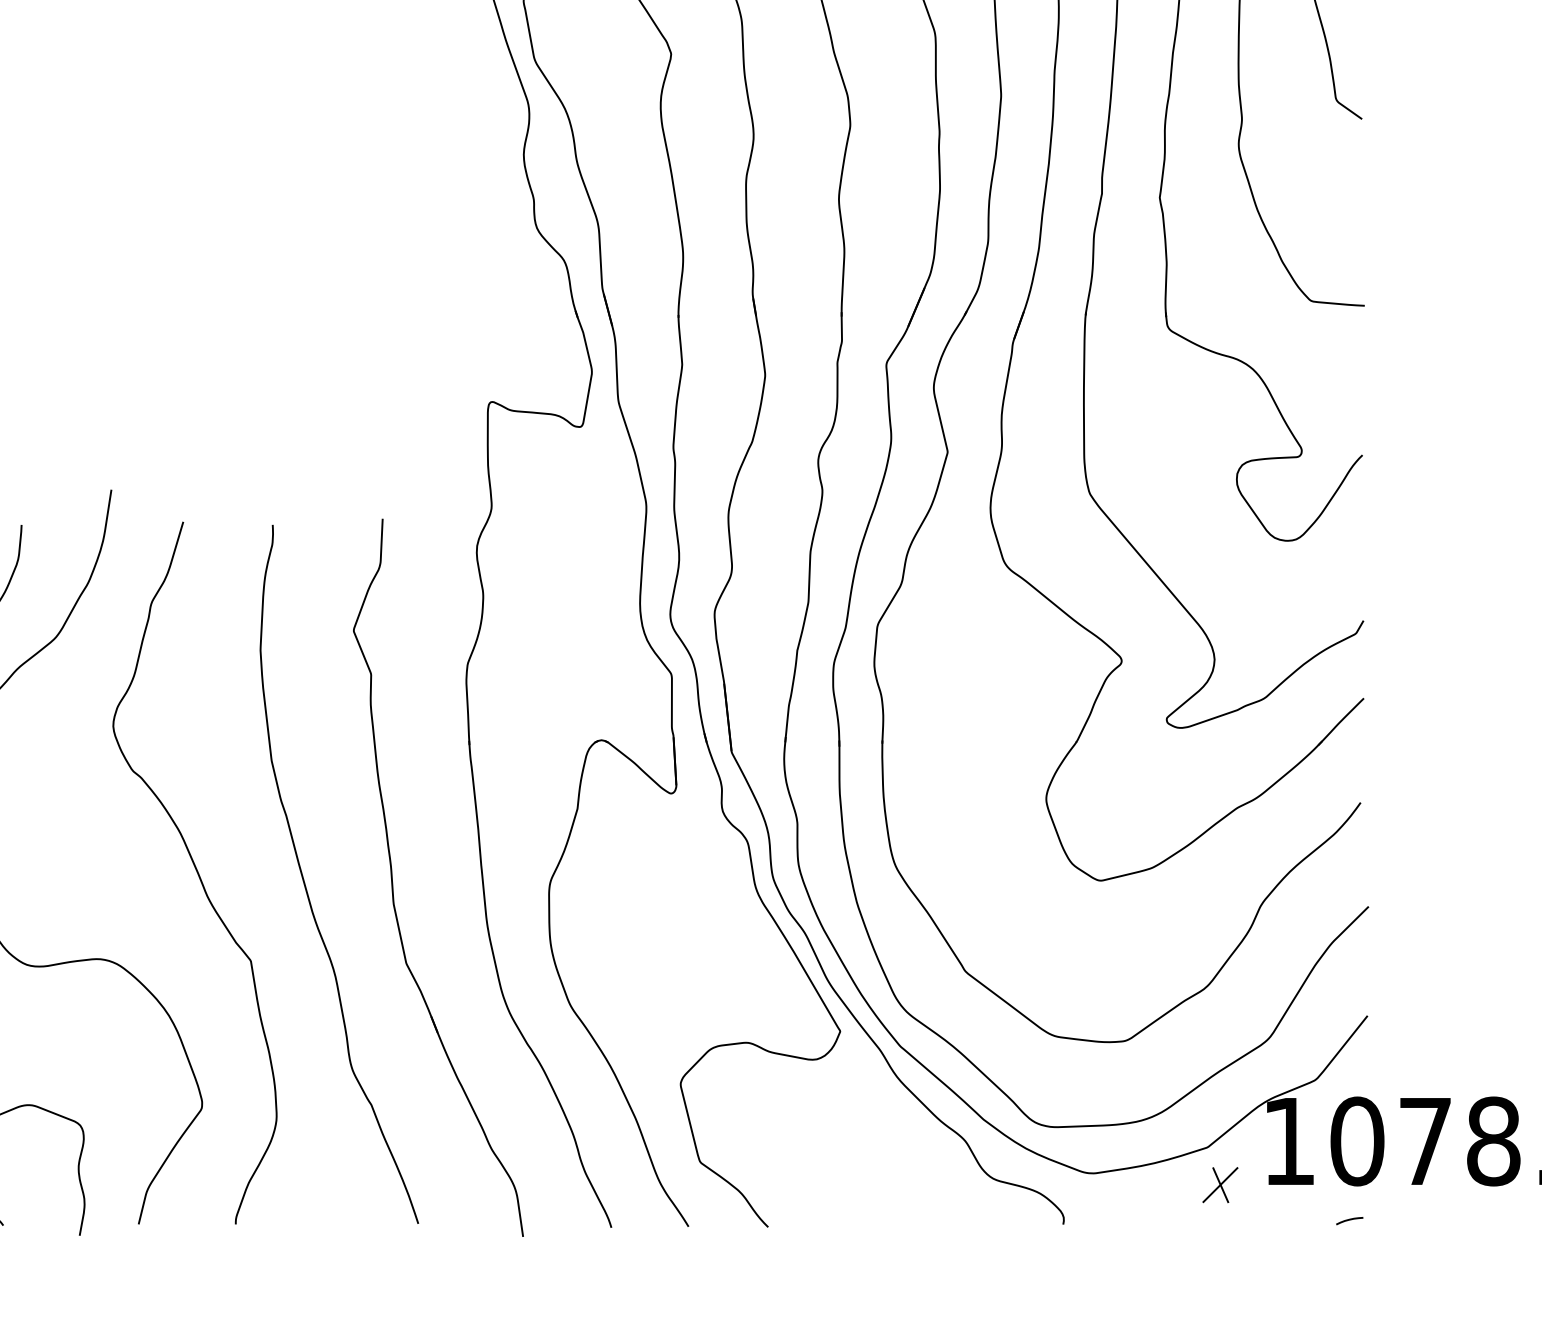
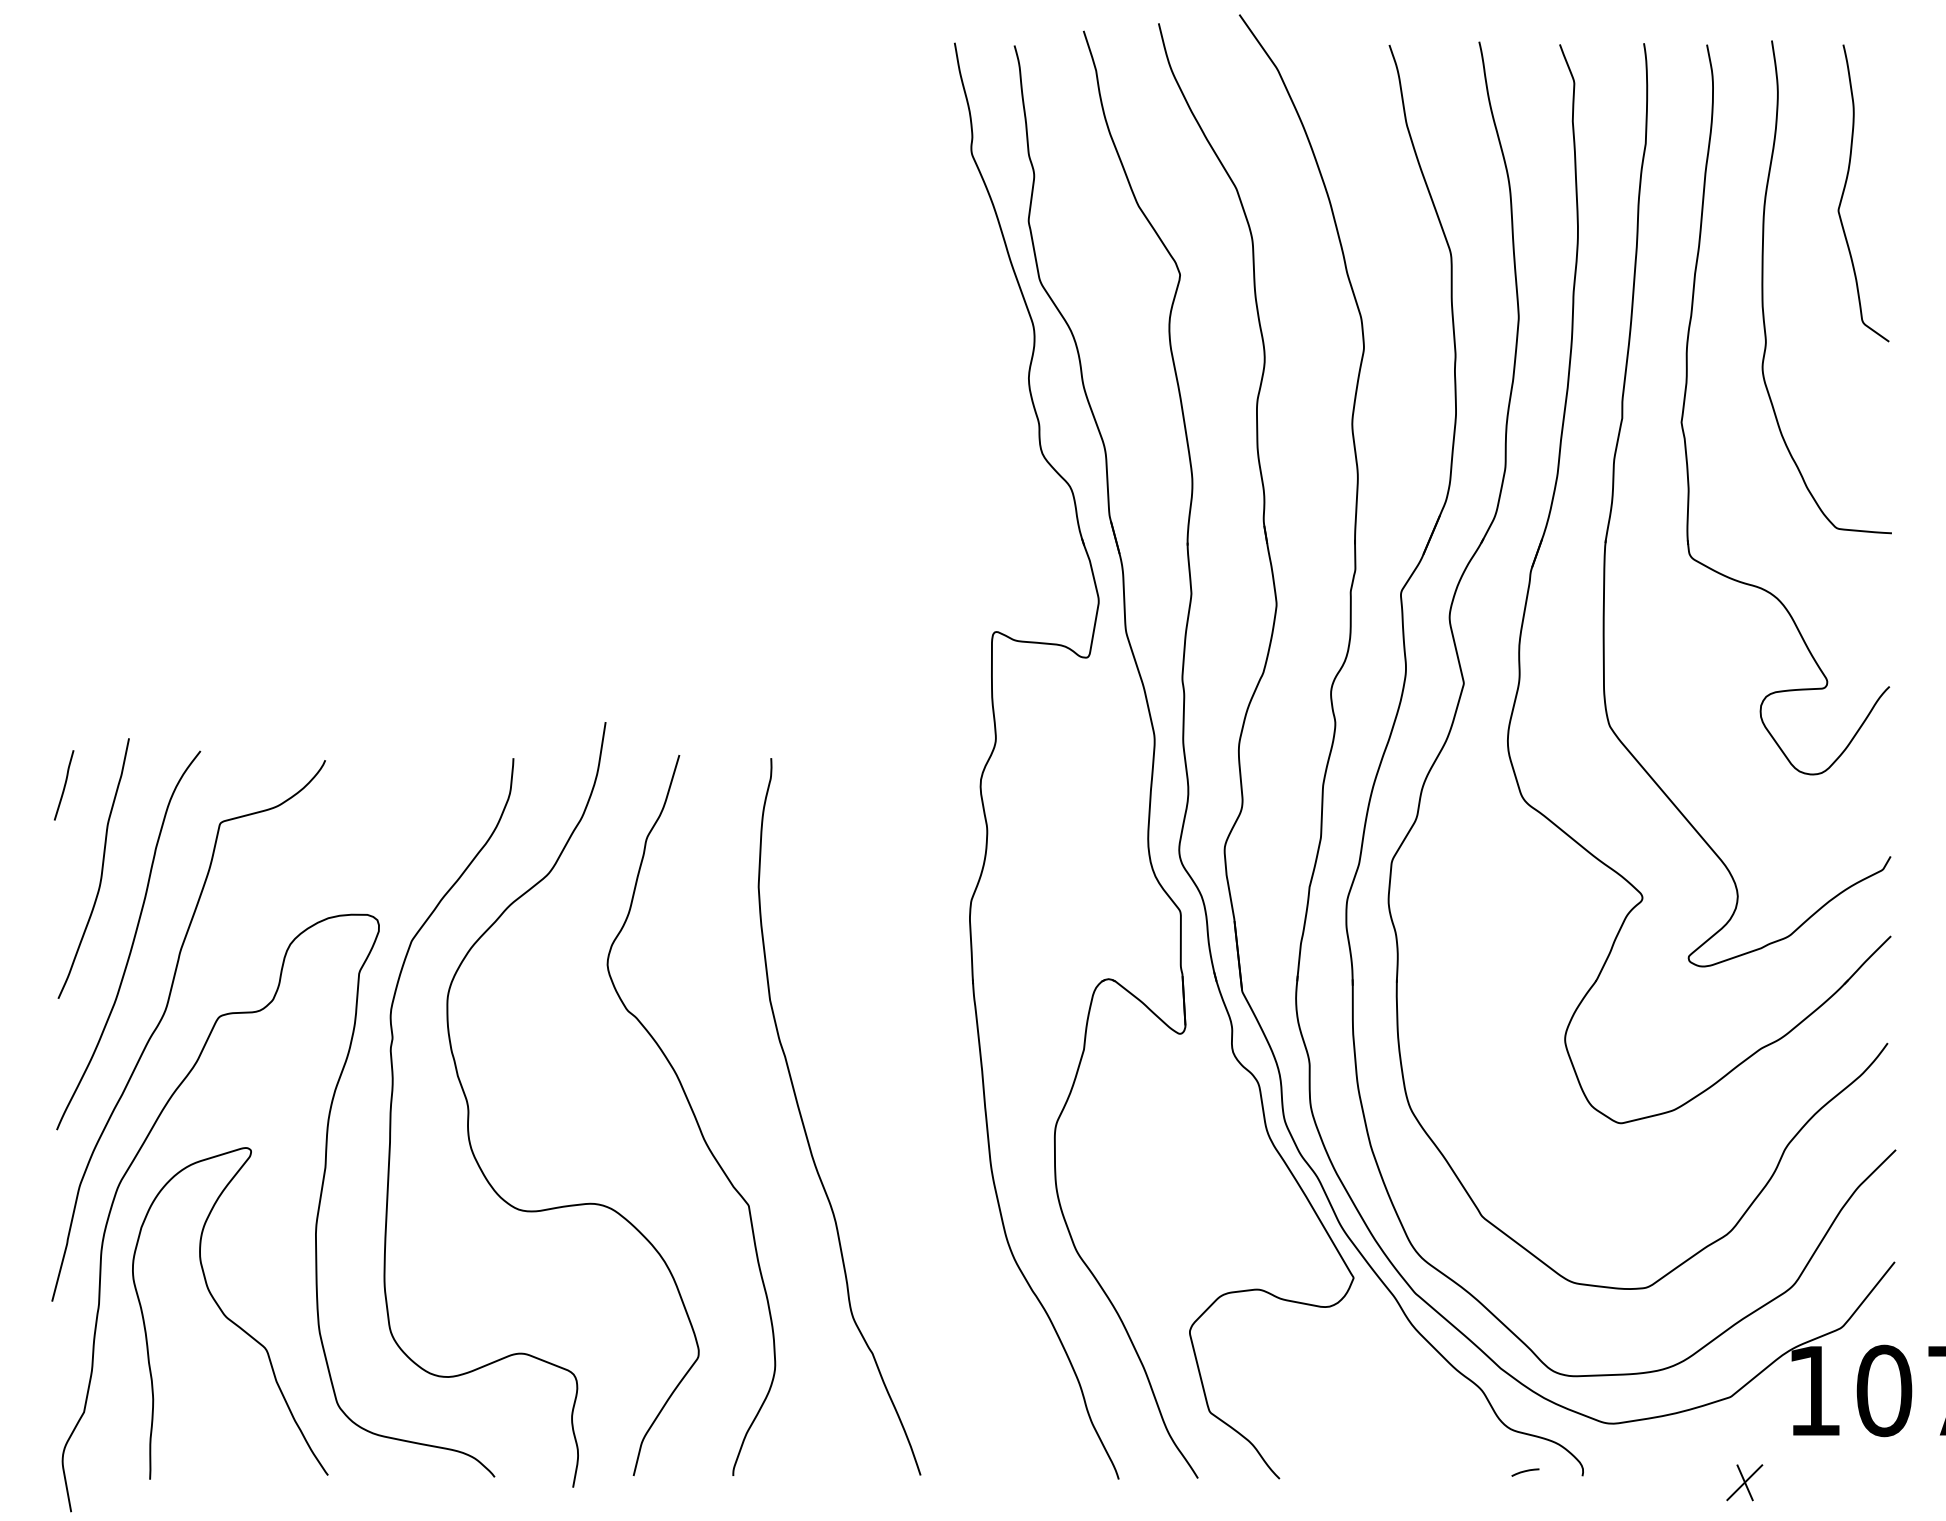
part: (392, 876) -> (894, 1119), removed
part: (1220, 1184) -> (1744, 1482), moved
curve: (1349, 1220) -> (1525, 1472), moved

